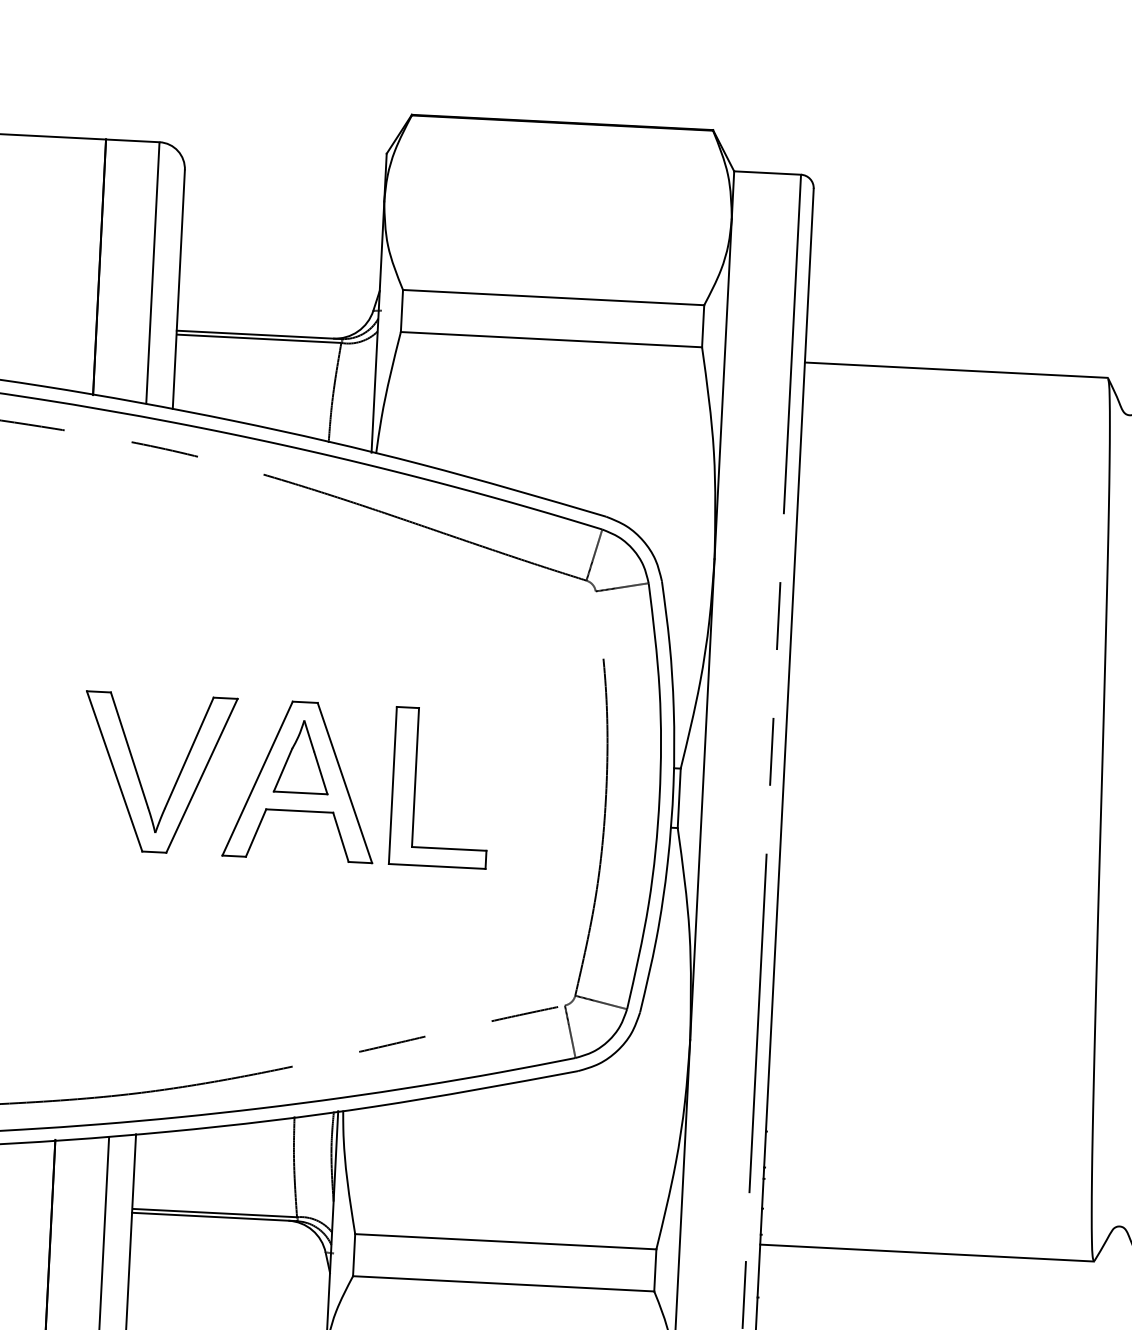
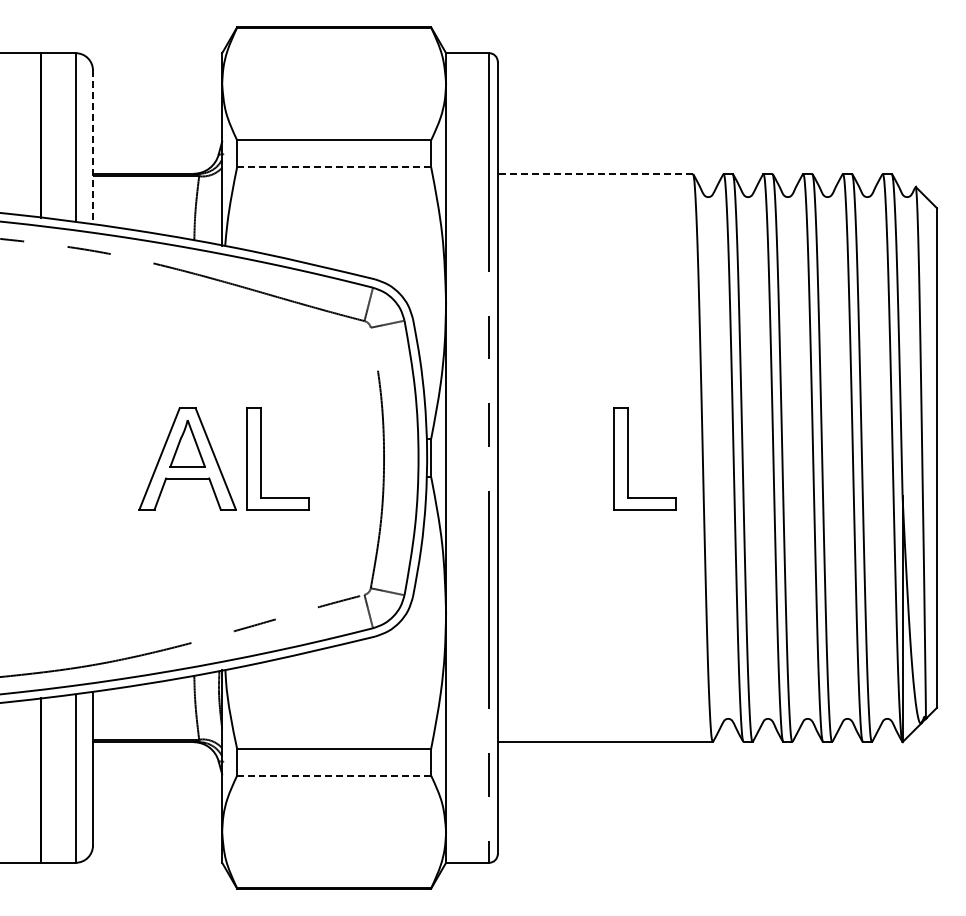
line: (179, 289) -> (93, 147), solid -> dashed
line: (552, 339) -> (334, 167), solid -> dashed
line: (956, 369) -> (595, 173), solid -> dashed
part: (140, 779) -> (84, 463), removed
part: (985, 814) -> (628, 458), added
line: (504, 1283) -> (334, 775), solid -> dashed

